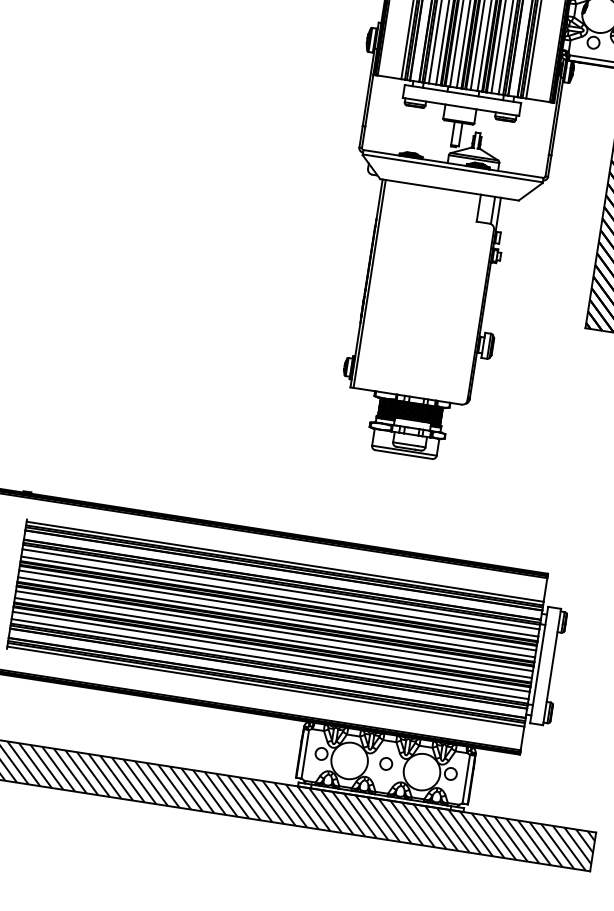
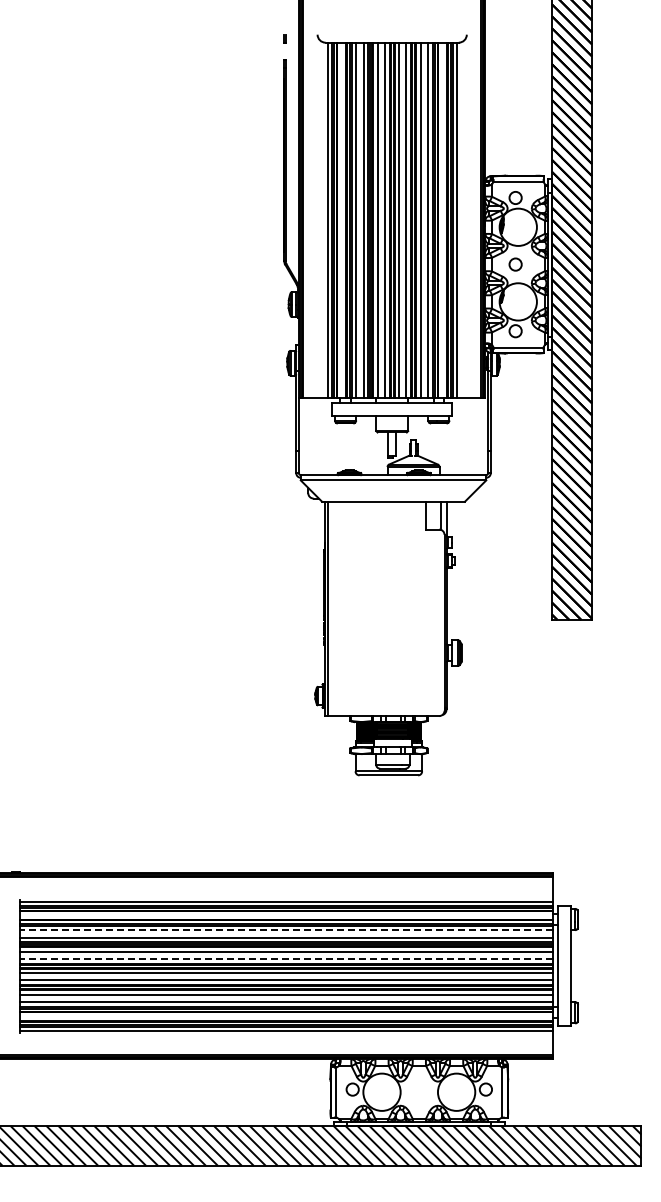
line: (280, 589) -> (285, 930), solid -> dashed
line: (275, 617) -> (285, 959), solid -> dashed
circle: (386, 763) -> (419, 1089), removed

